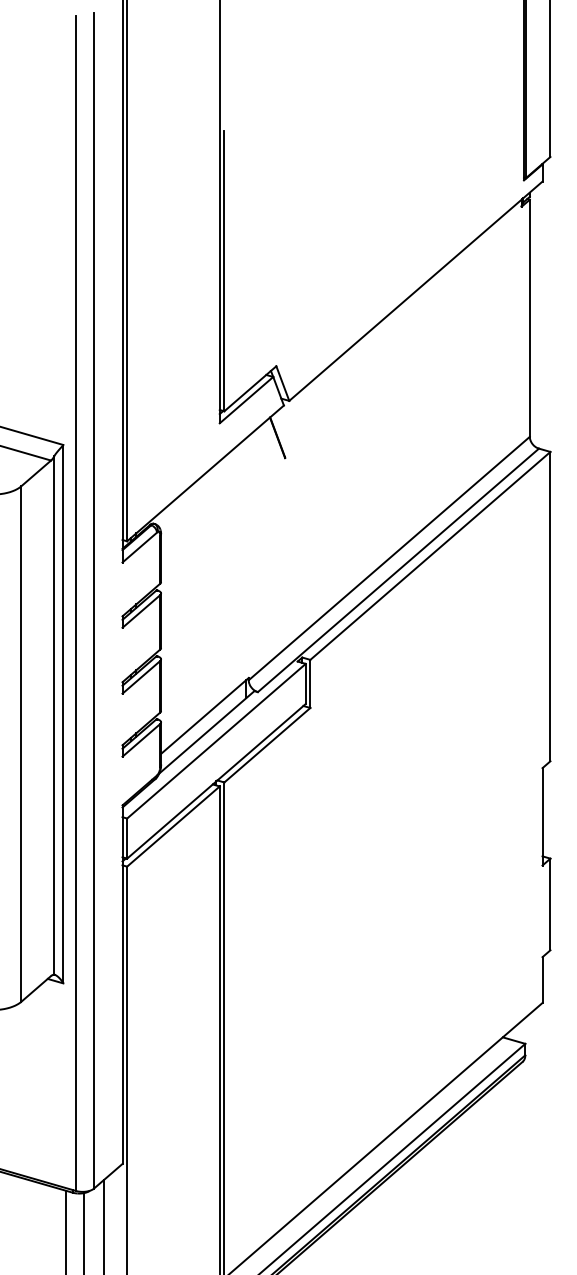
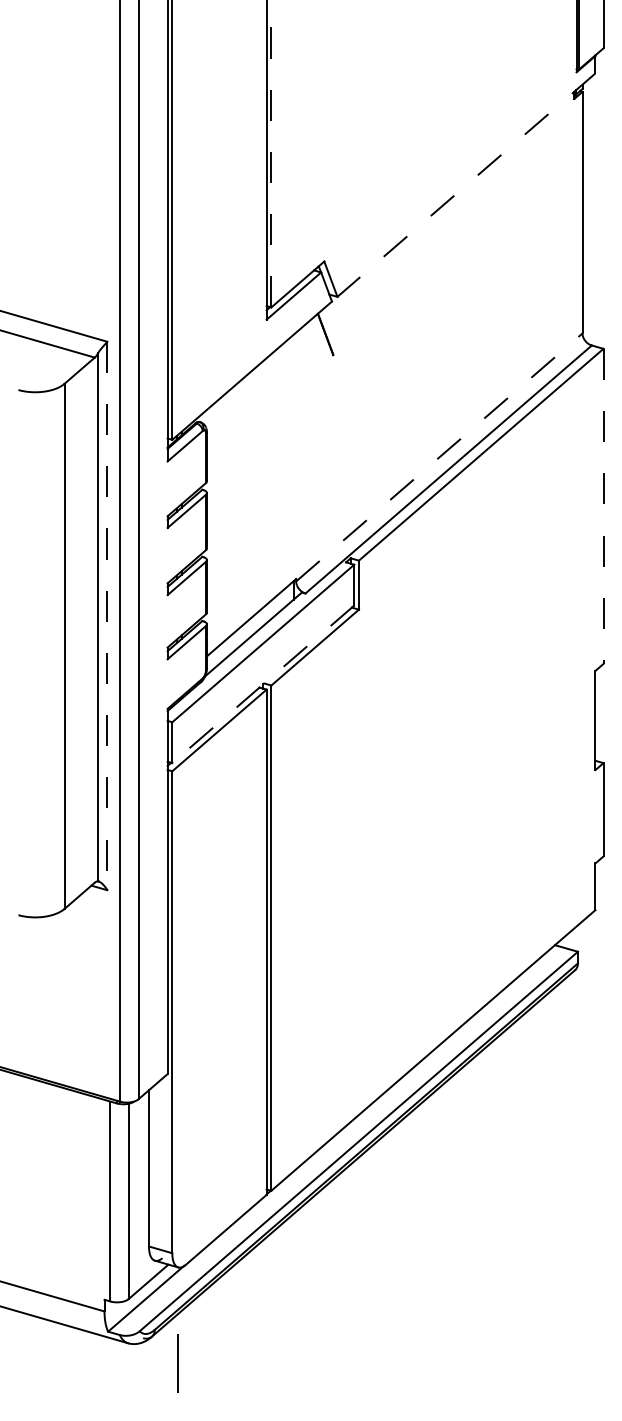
line: (224, 270) -> (271, 164), solid -> dashed
line: (415, 291) -> (466, 185), solid -> dashed
line: (389, 558) -> (439, 457), solid -> dashed
line: (550, 606) -> (603, 506), solid -> dashed
line: (63, 714) -> (107, 616), solid -> dashed
line: (215, 781) -> (262, 684), solid -> dashed

